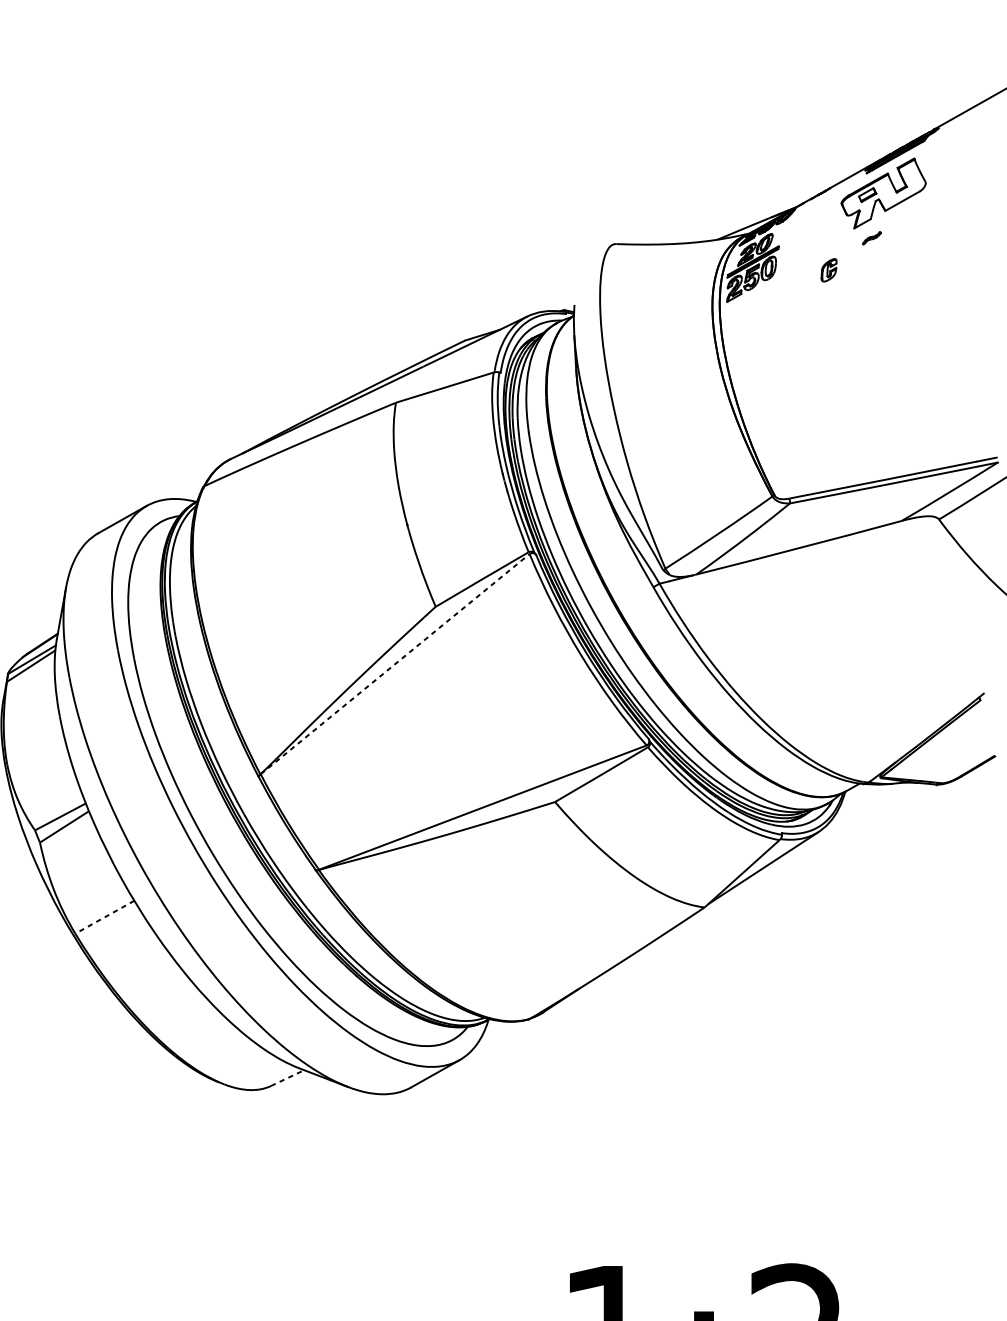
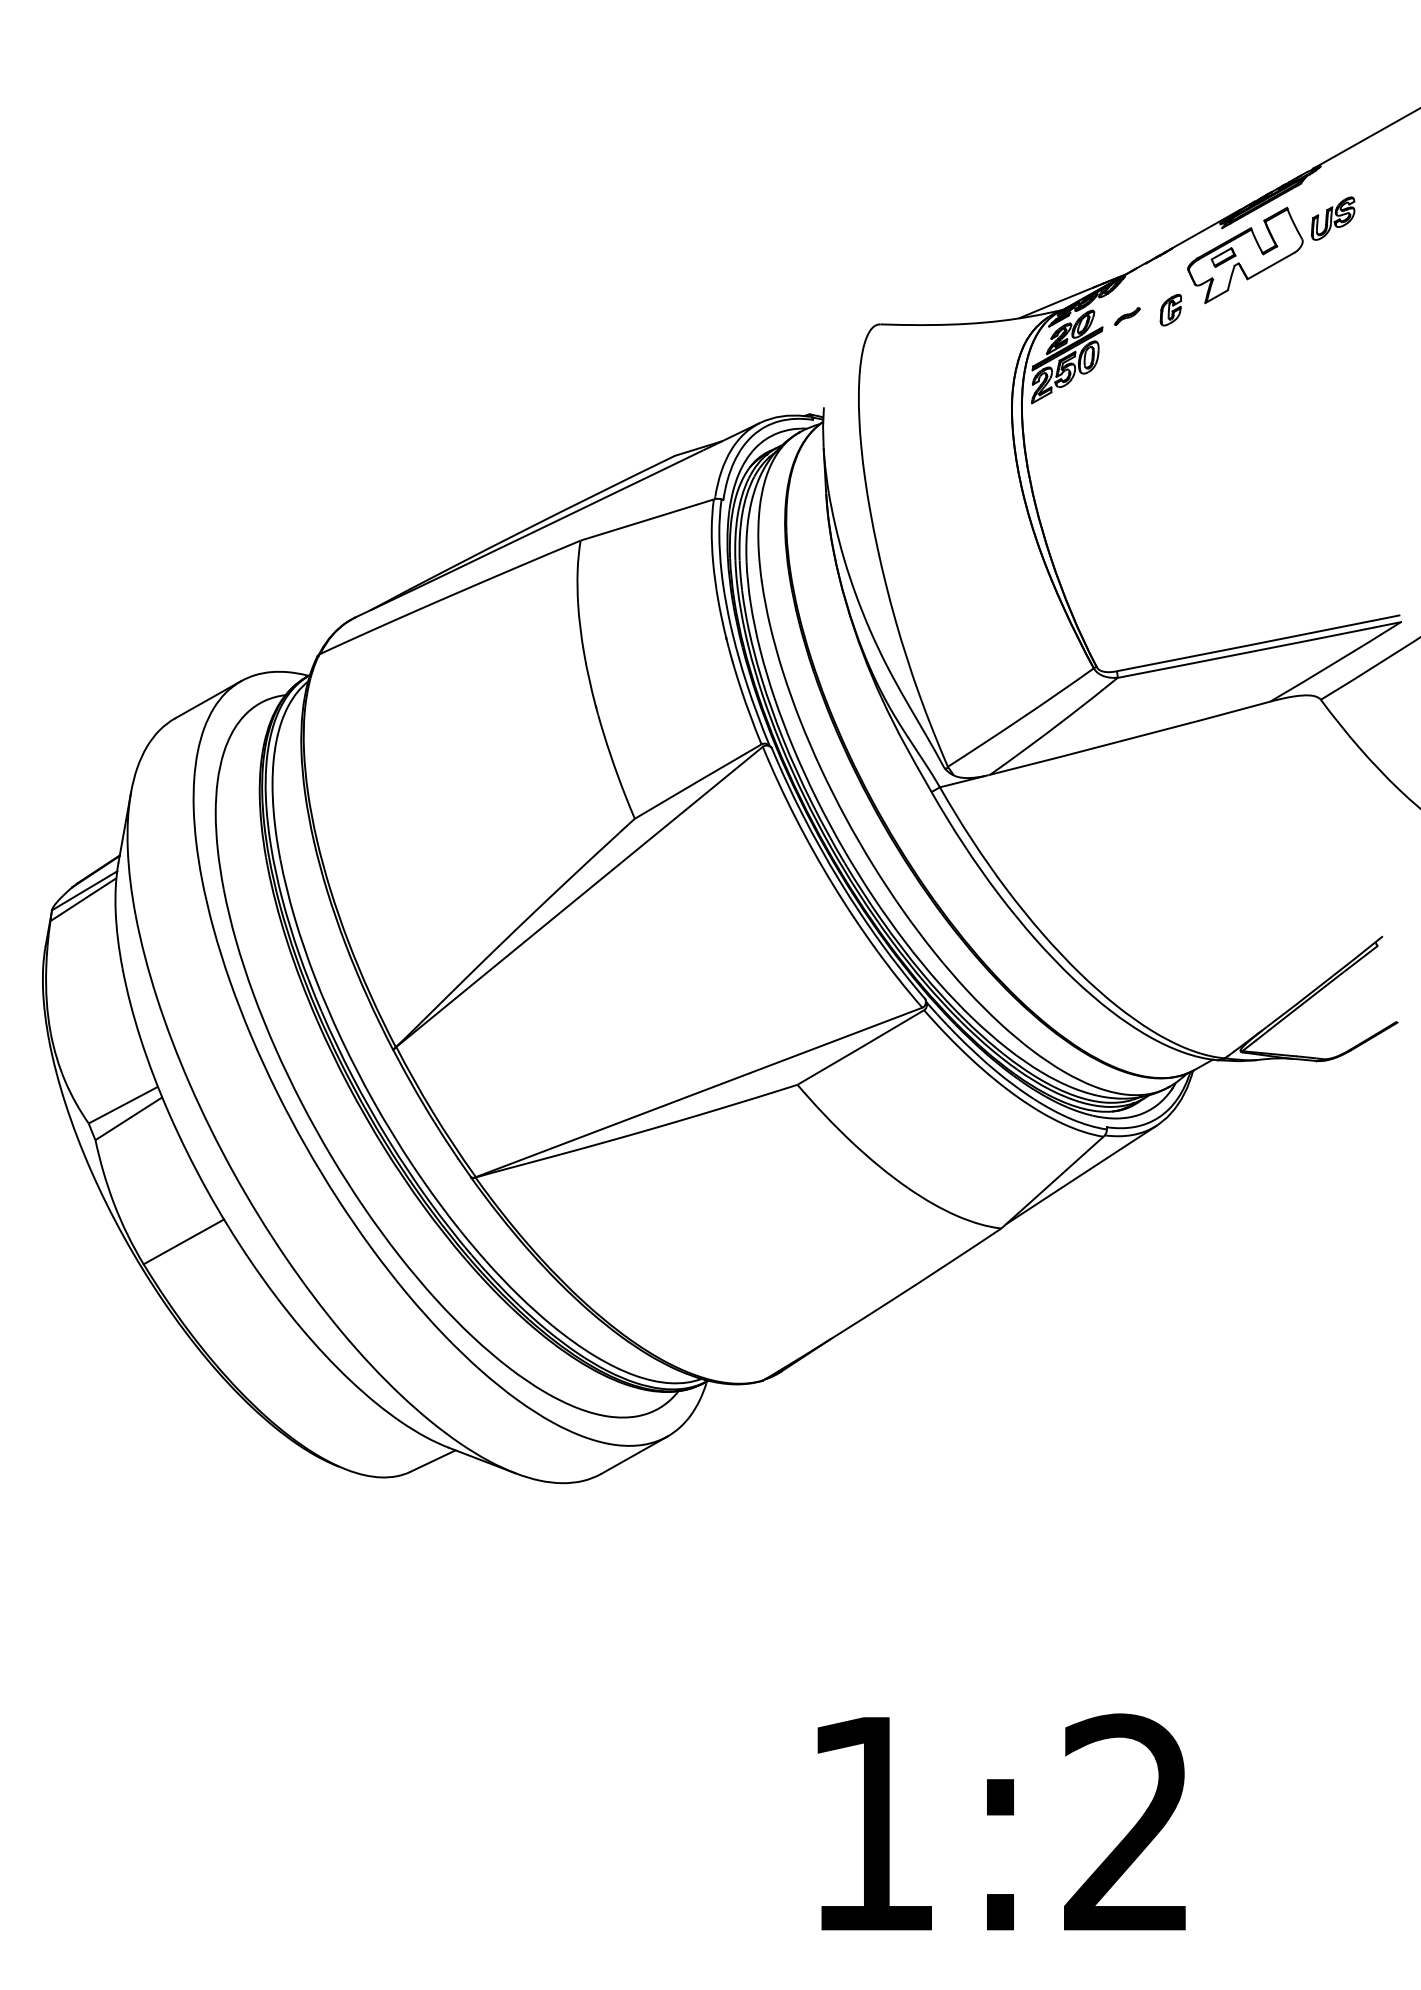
part: (947, 166) -> (1332, 218), added
part: (872, 238) -> (1127, 316), moved
part: (828, 270) -> (1170, 310), moved
line: (395, 663) -> (579, 896), dashed -> solid
line: (104, 917) -> (183, 1242), dashed -> solid
line: (288, 1077) -> (433, 1460), dashed -> solid

